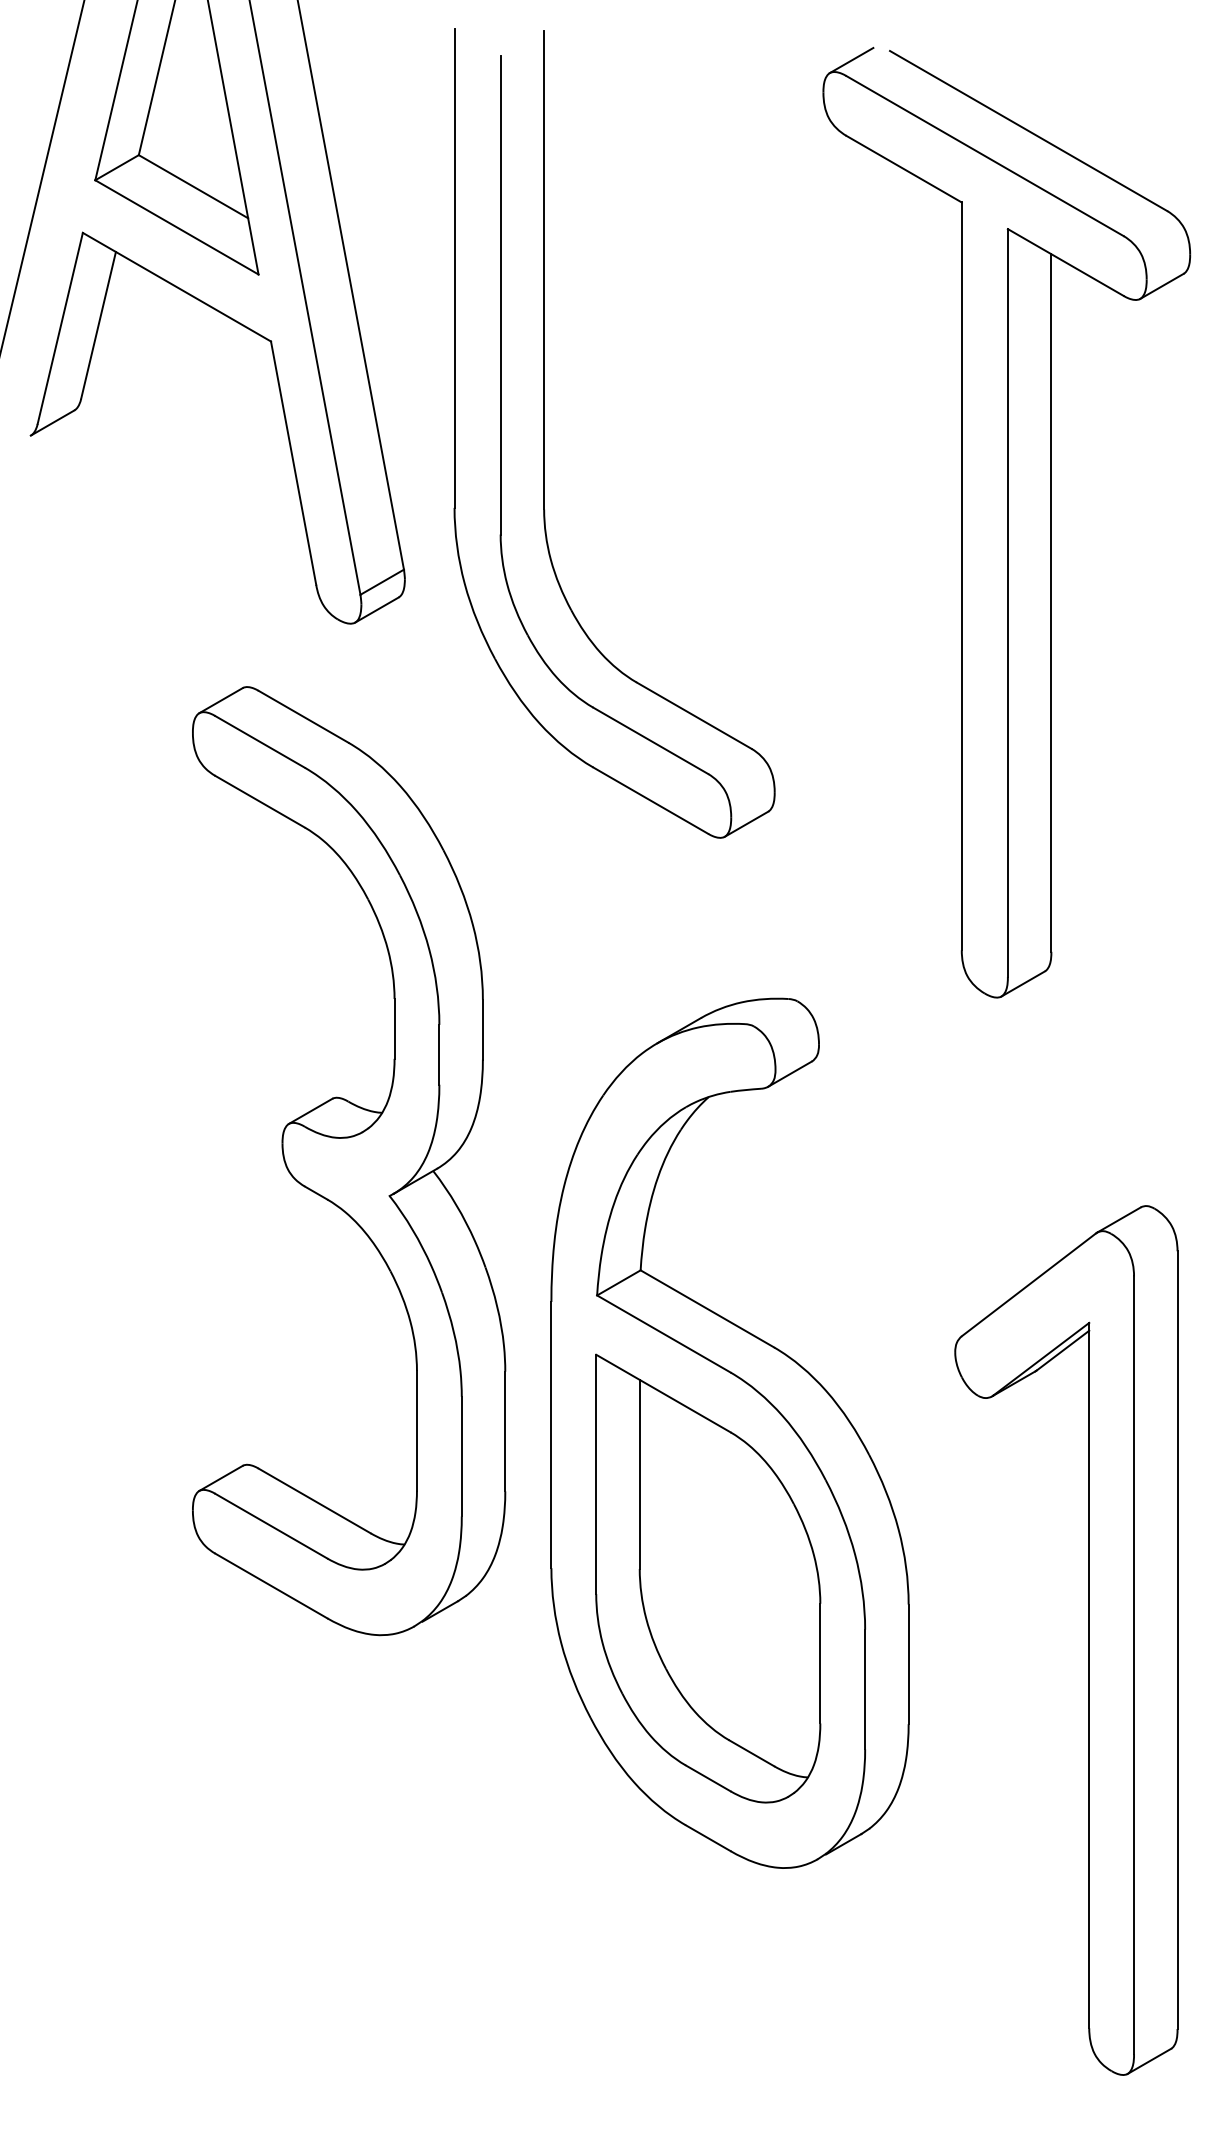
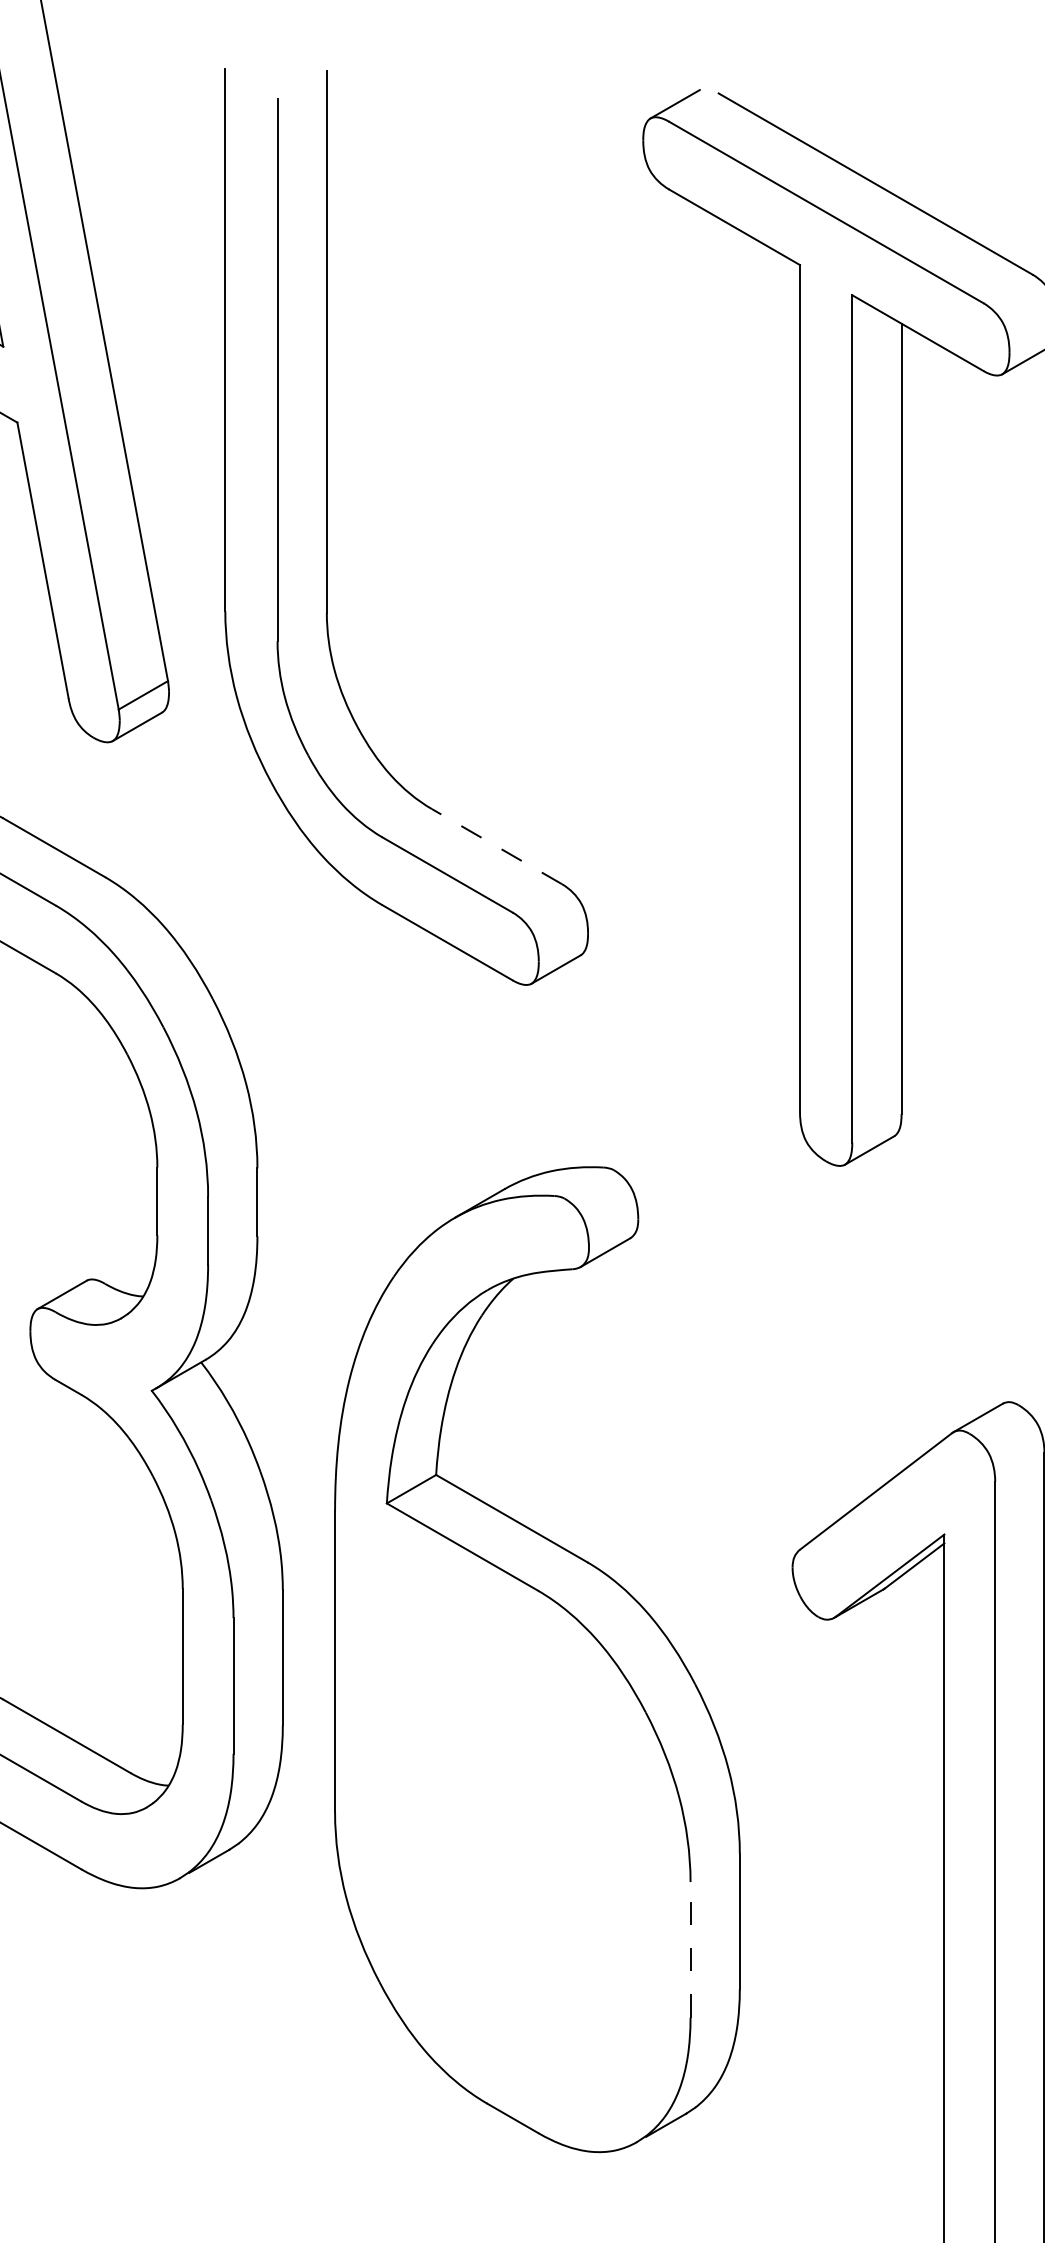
line: (693, 715) -> (496, 846), solid -> dashed
part: (708, 1578) -> (513, 1824), removed
line: (865, 1689) -> (690, 1949), solid -> dashed

